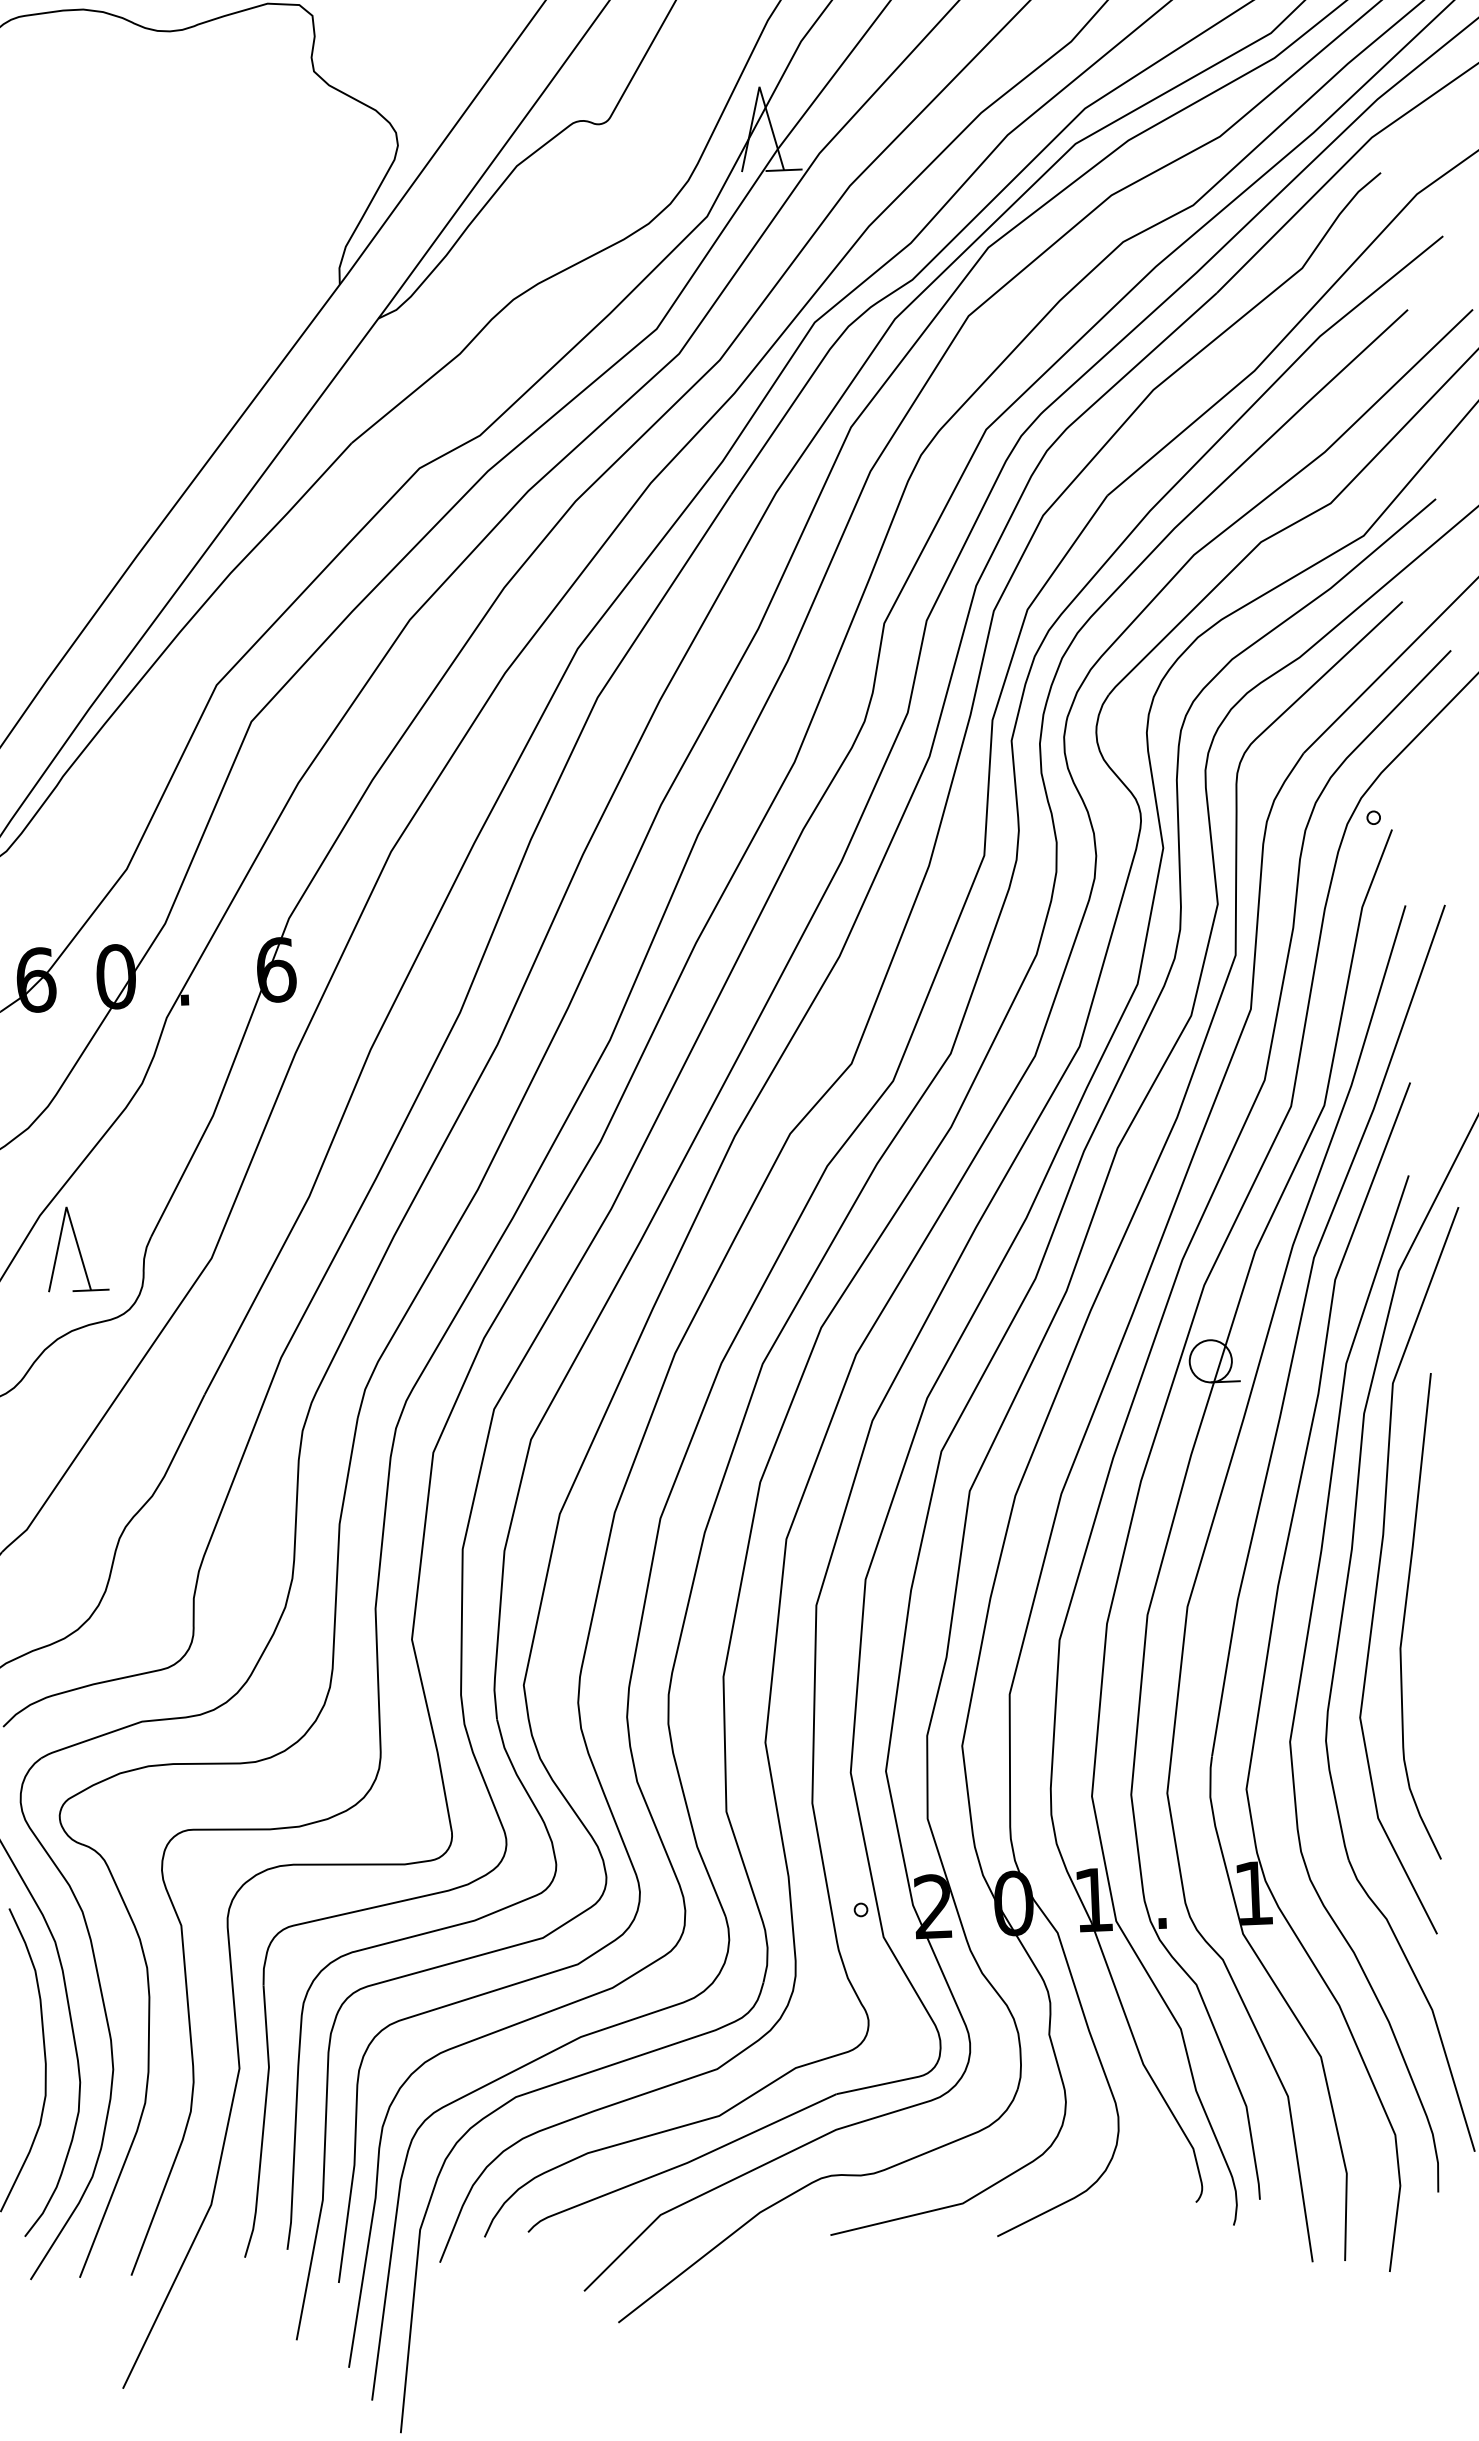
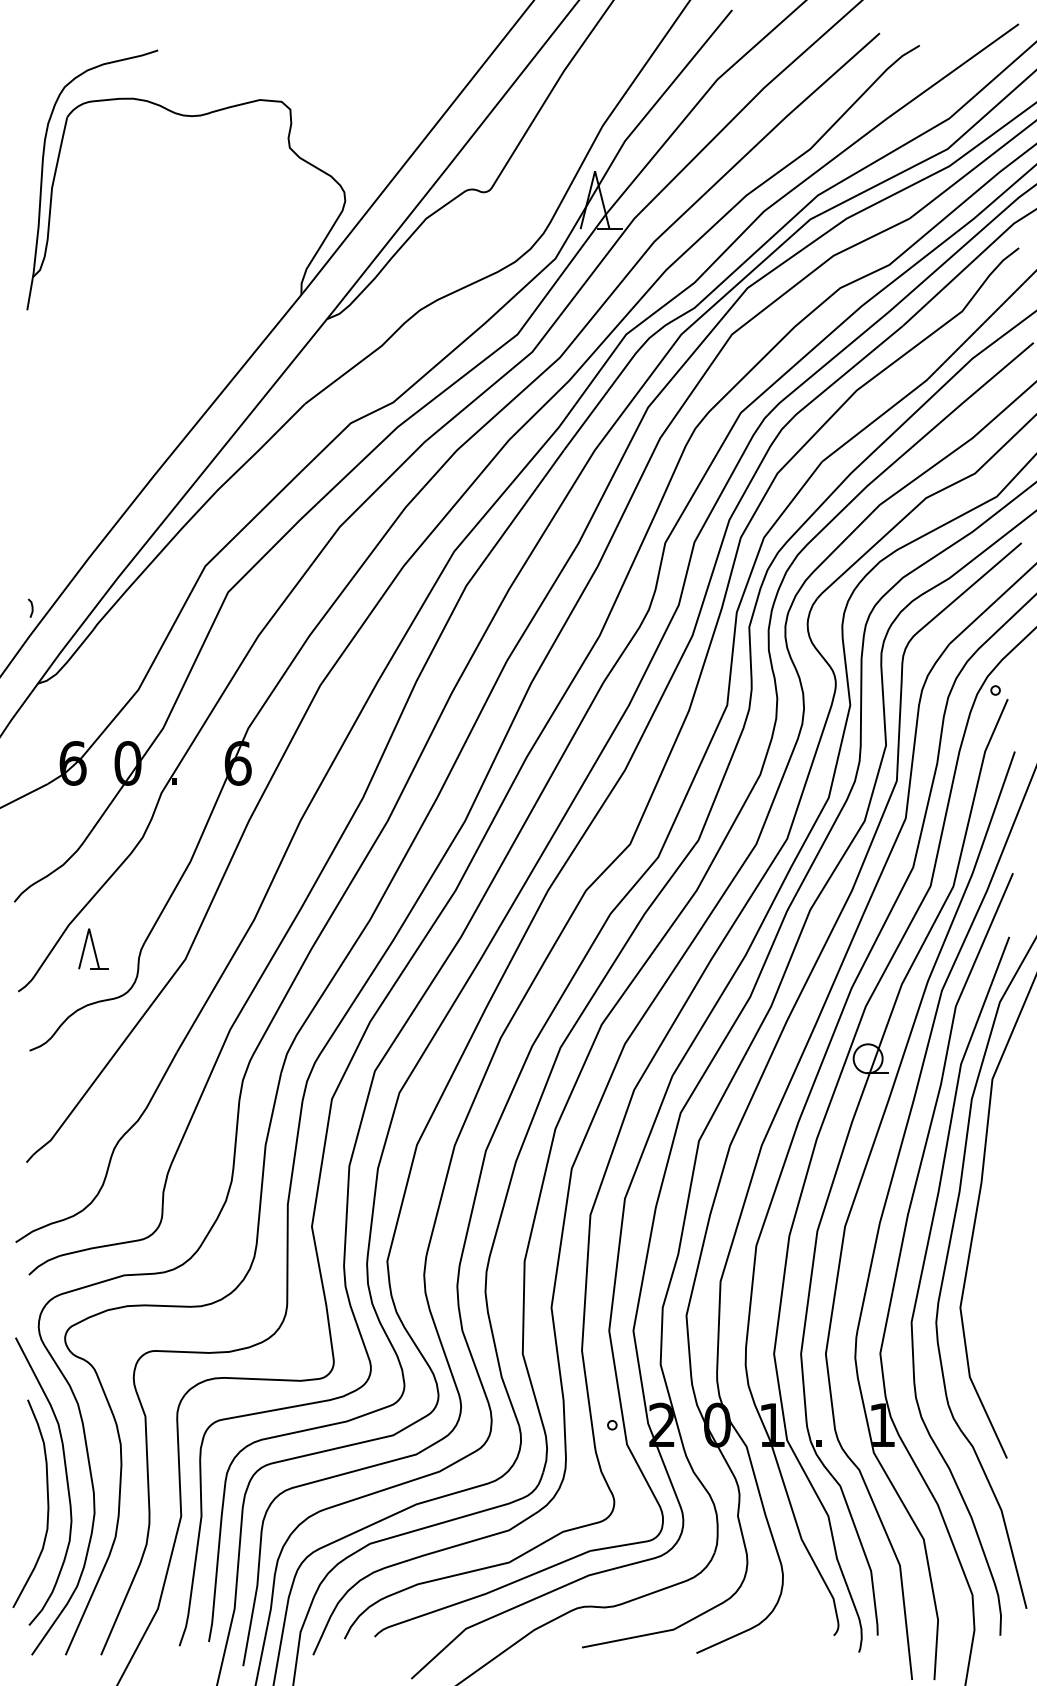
part: (77, 1248) -> (93, 948), size x0.7
curve: (1405, 1617) -> (994, 1240), removed

